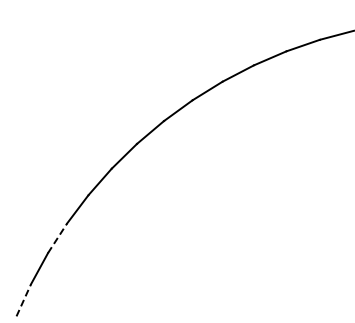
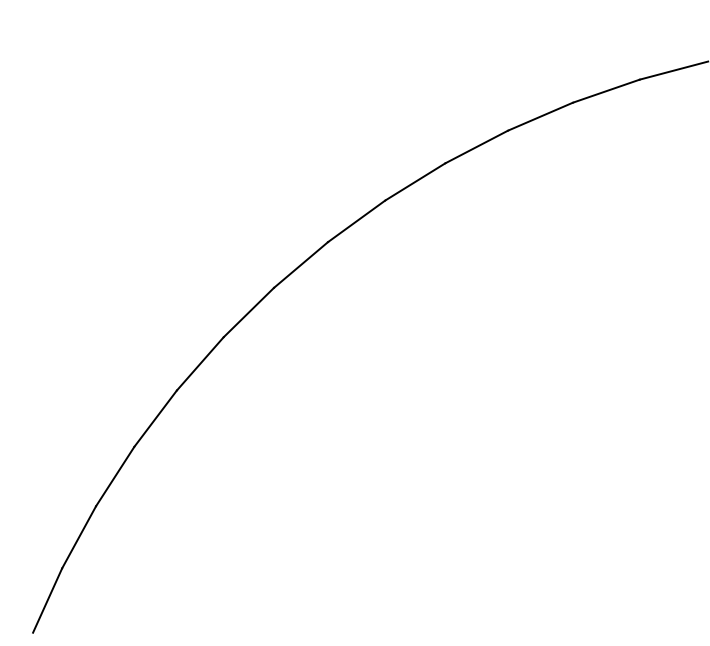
line: (57, 238) -> (114, 477), dashed -> solid
line: (23, 300) -> (46, 601), dashed -> solid

